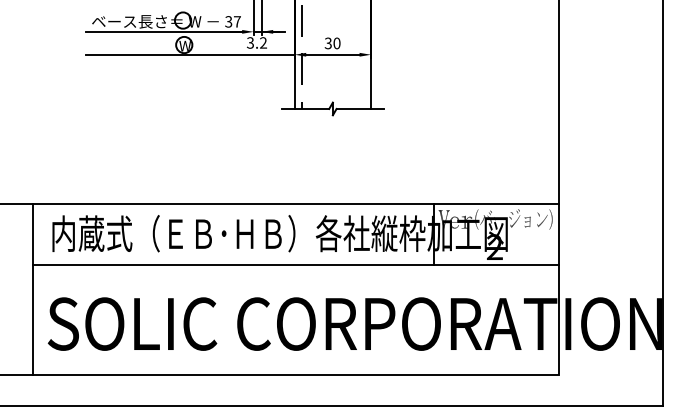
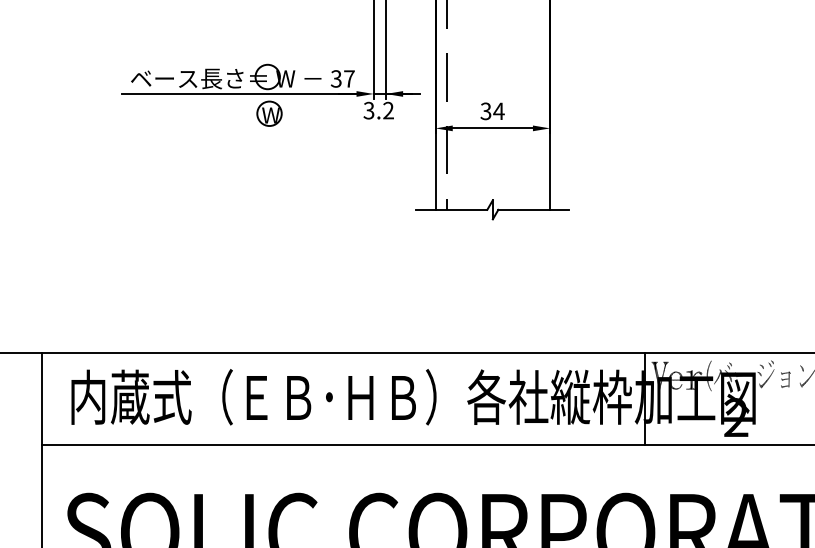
text: (336, 43) -> (498, 111), 30 -> 34
line: (189, 54) -> (277, 127), removed

